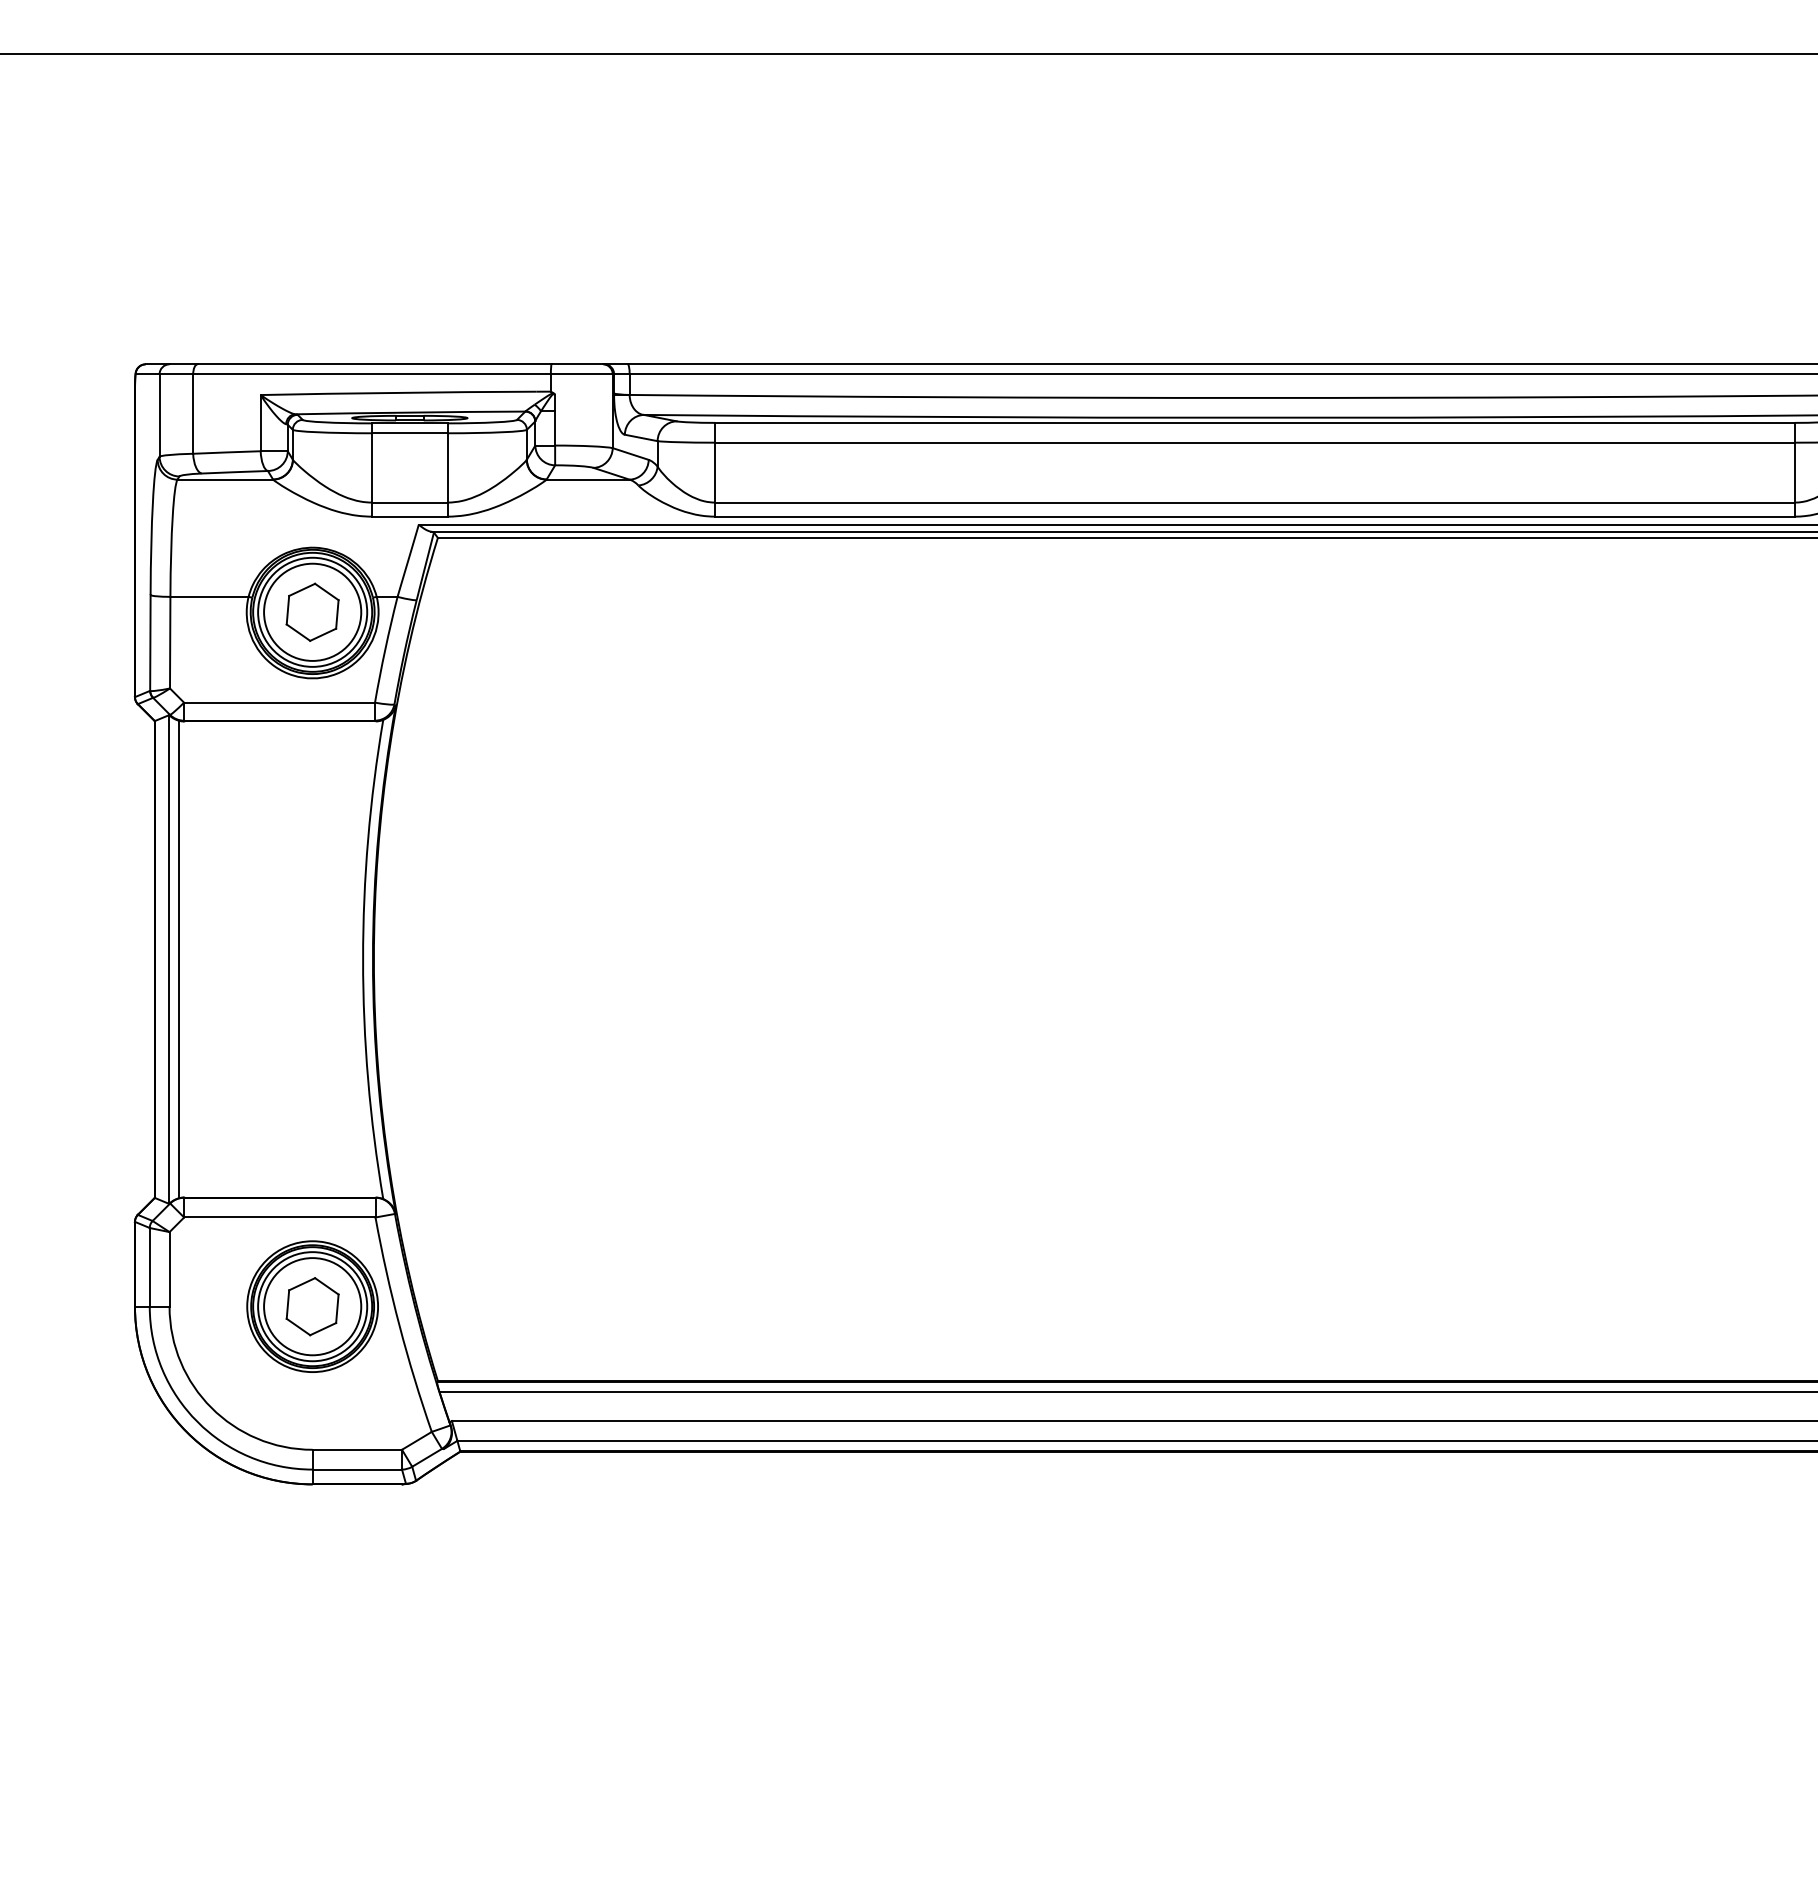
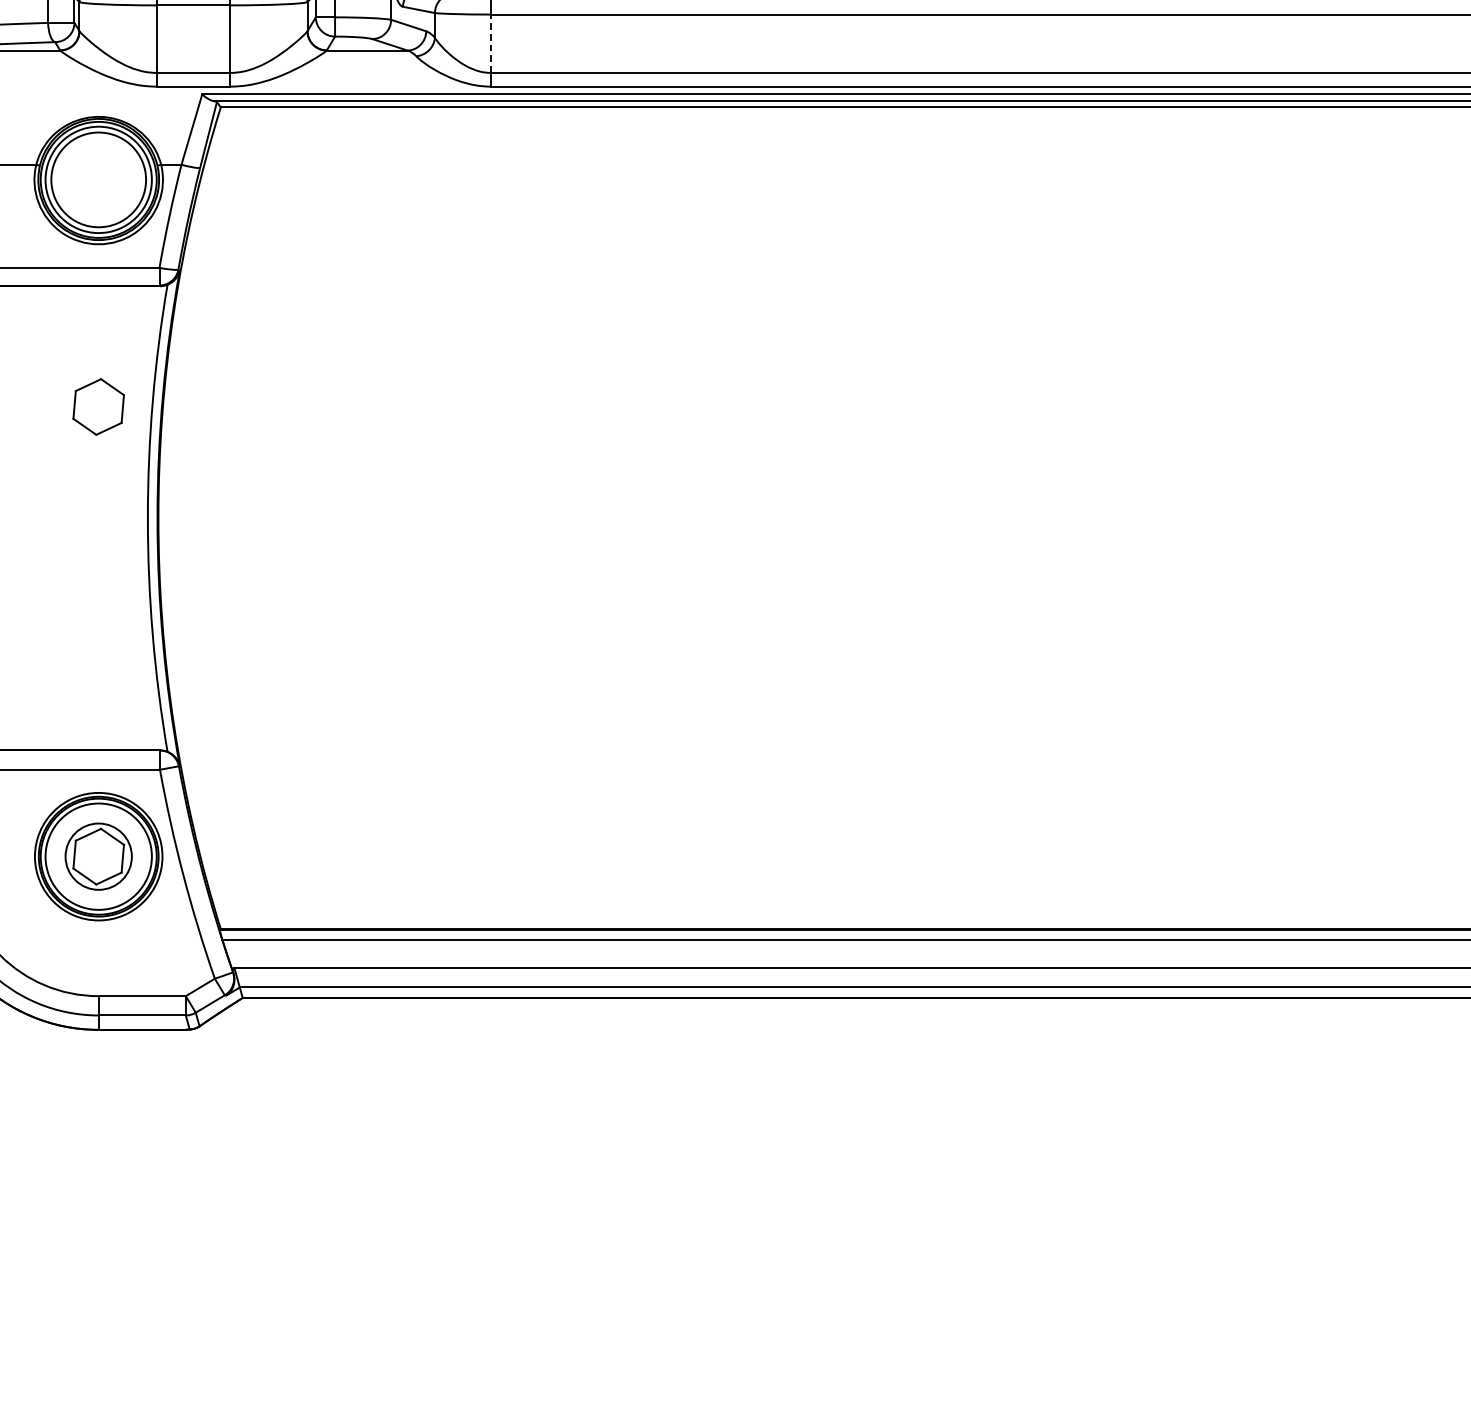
line: (715, 472) -> (491, 43), solid -> dashed
part: (312, 611) -> (98, 406), moved
circle: (312, 1306) -> (98, 856), size x0.7

